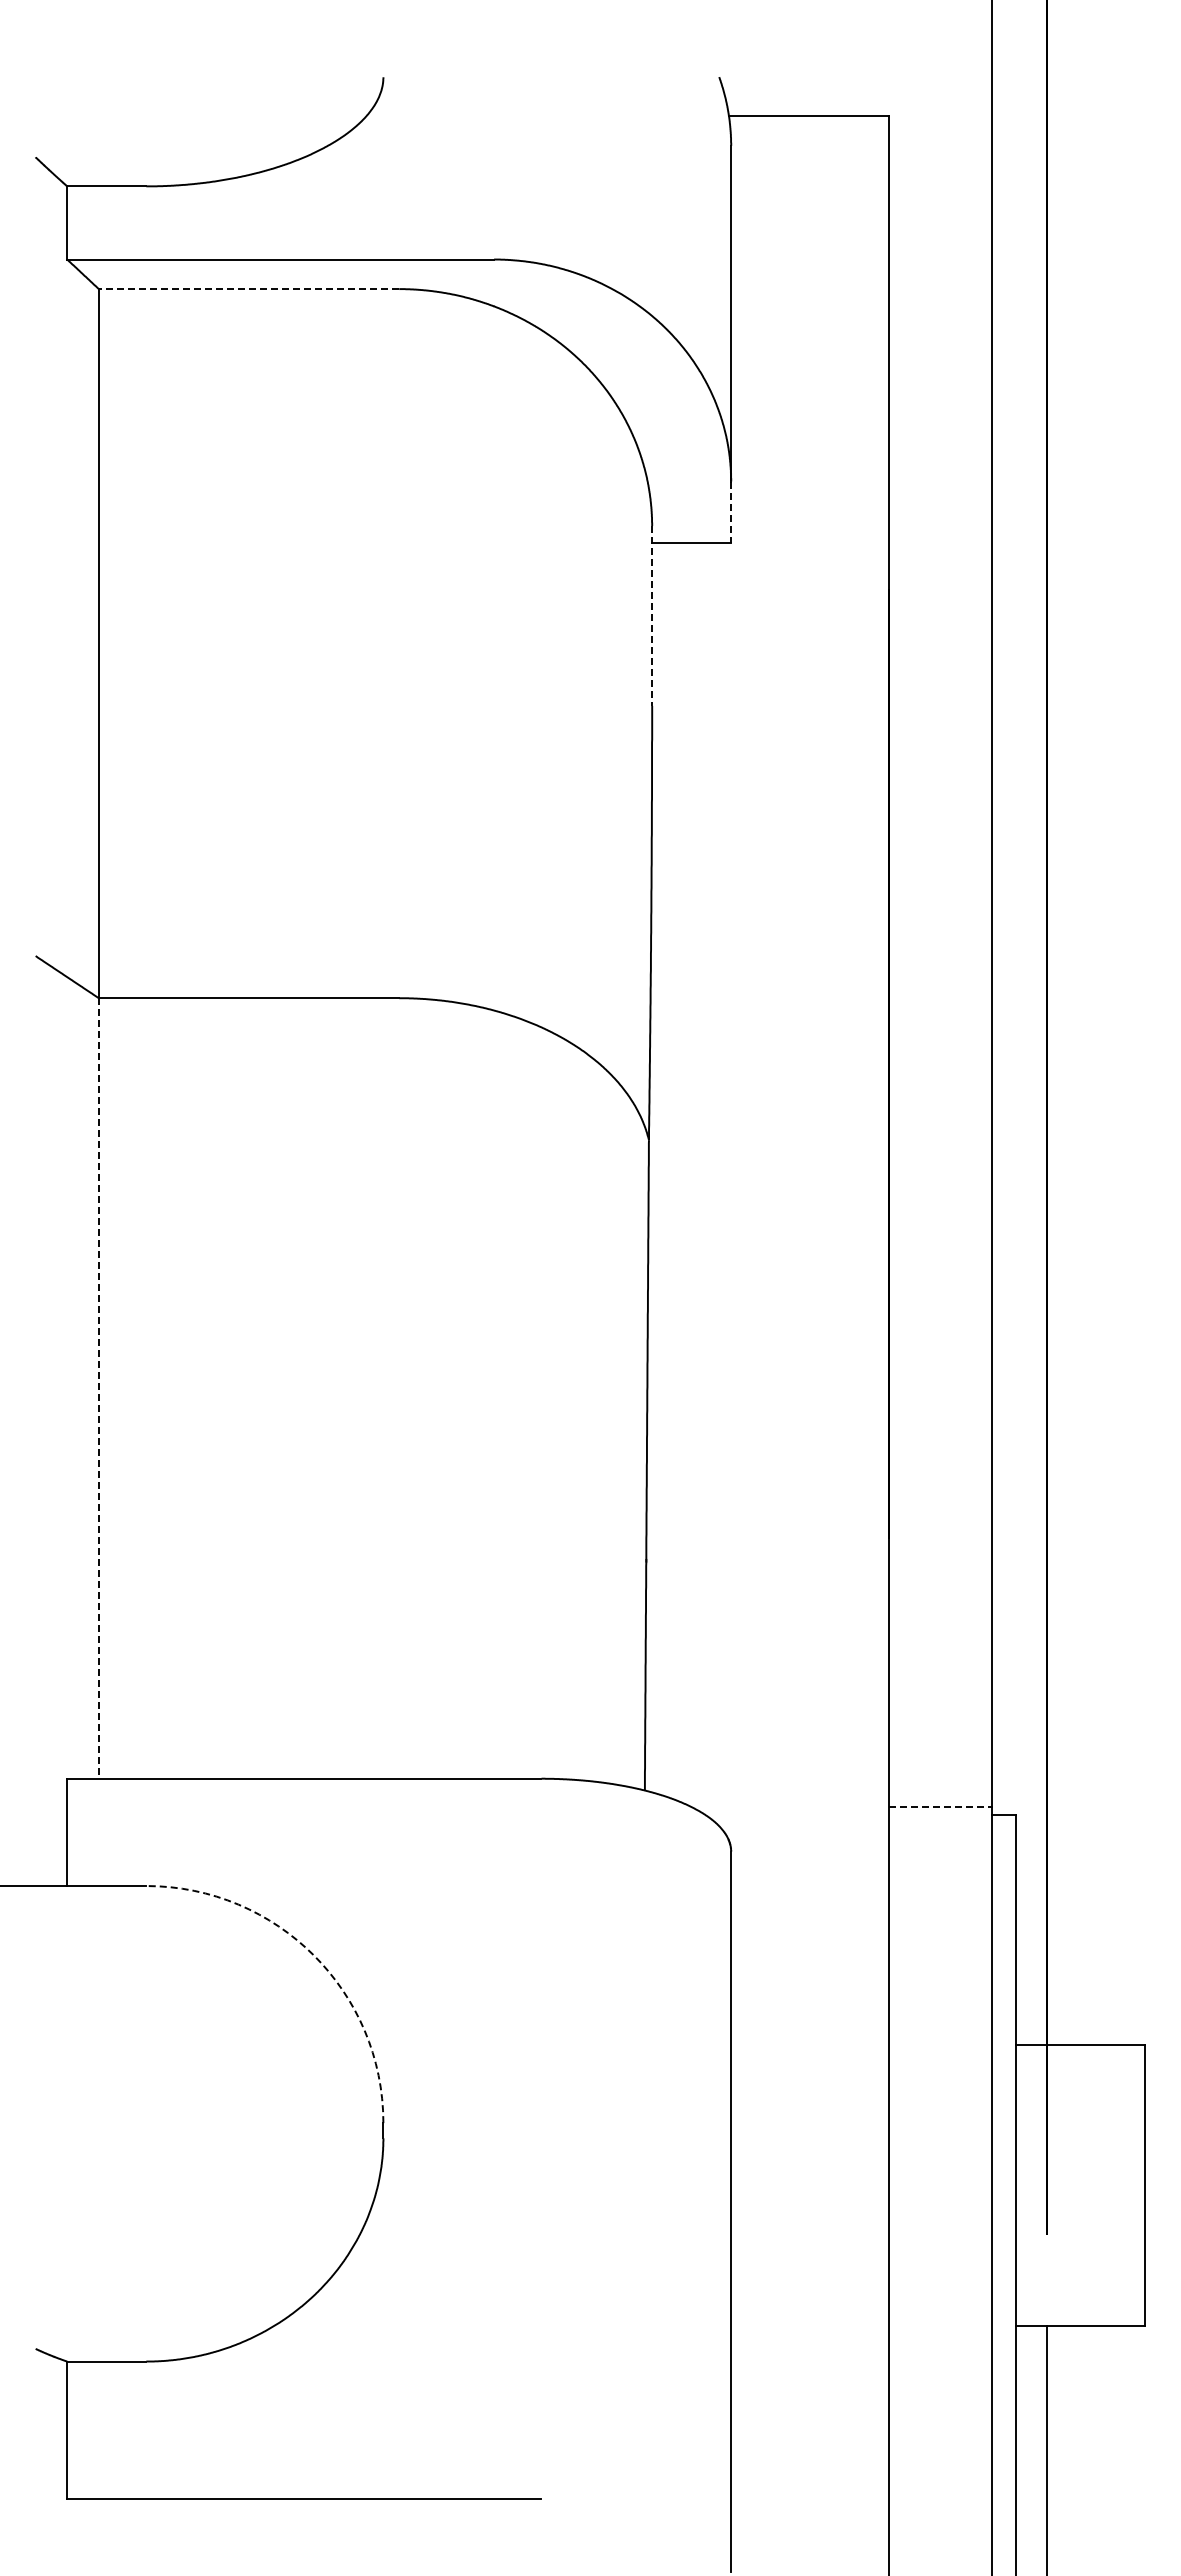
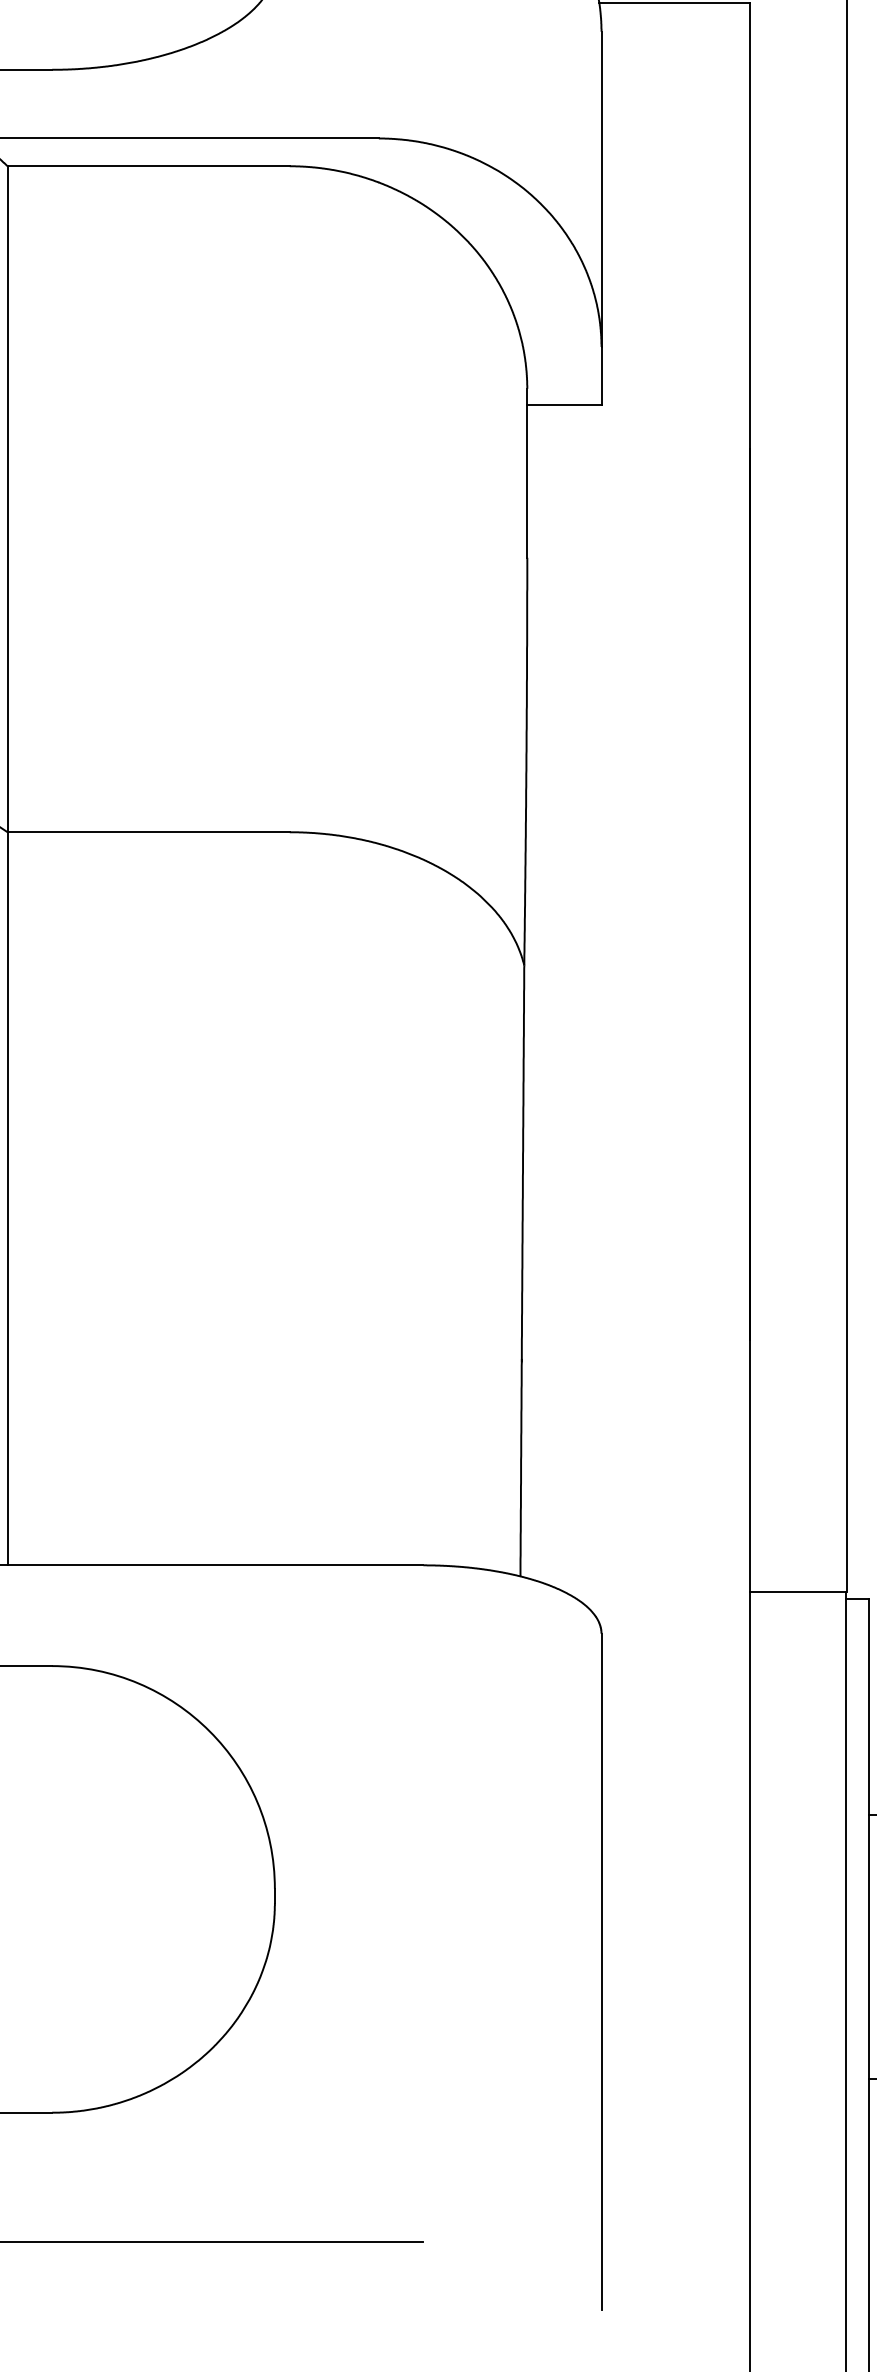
line: (248, 289) -> (148, 166), dashed -> solid
line: (731, 512) -> (601, 376), dashed -> solid
line: (652, 615) -> (527, 472), dashed -> solid
line: (98, 1388) -> (7, 1198), dashed -> solid
line: (941, 1807) -> (799, 1592), dashed -> solid
arc: (313, 1955) -> (209, 1731), dashed -> solid

